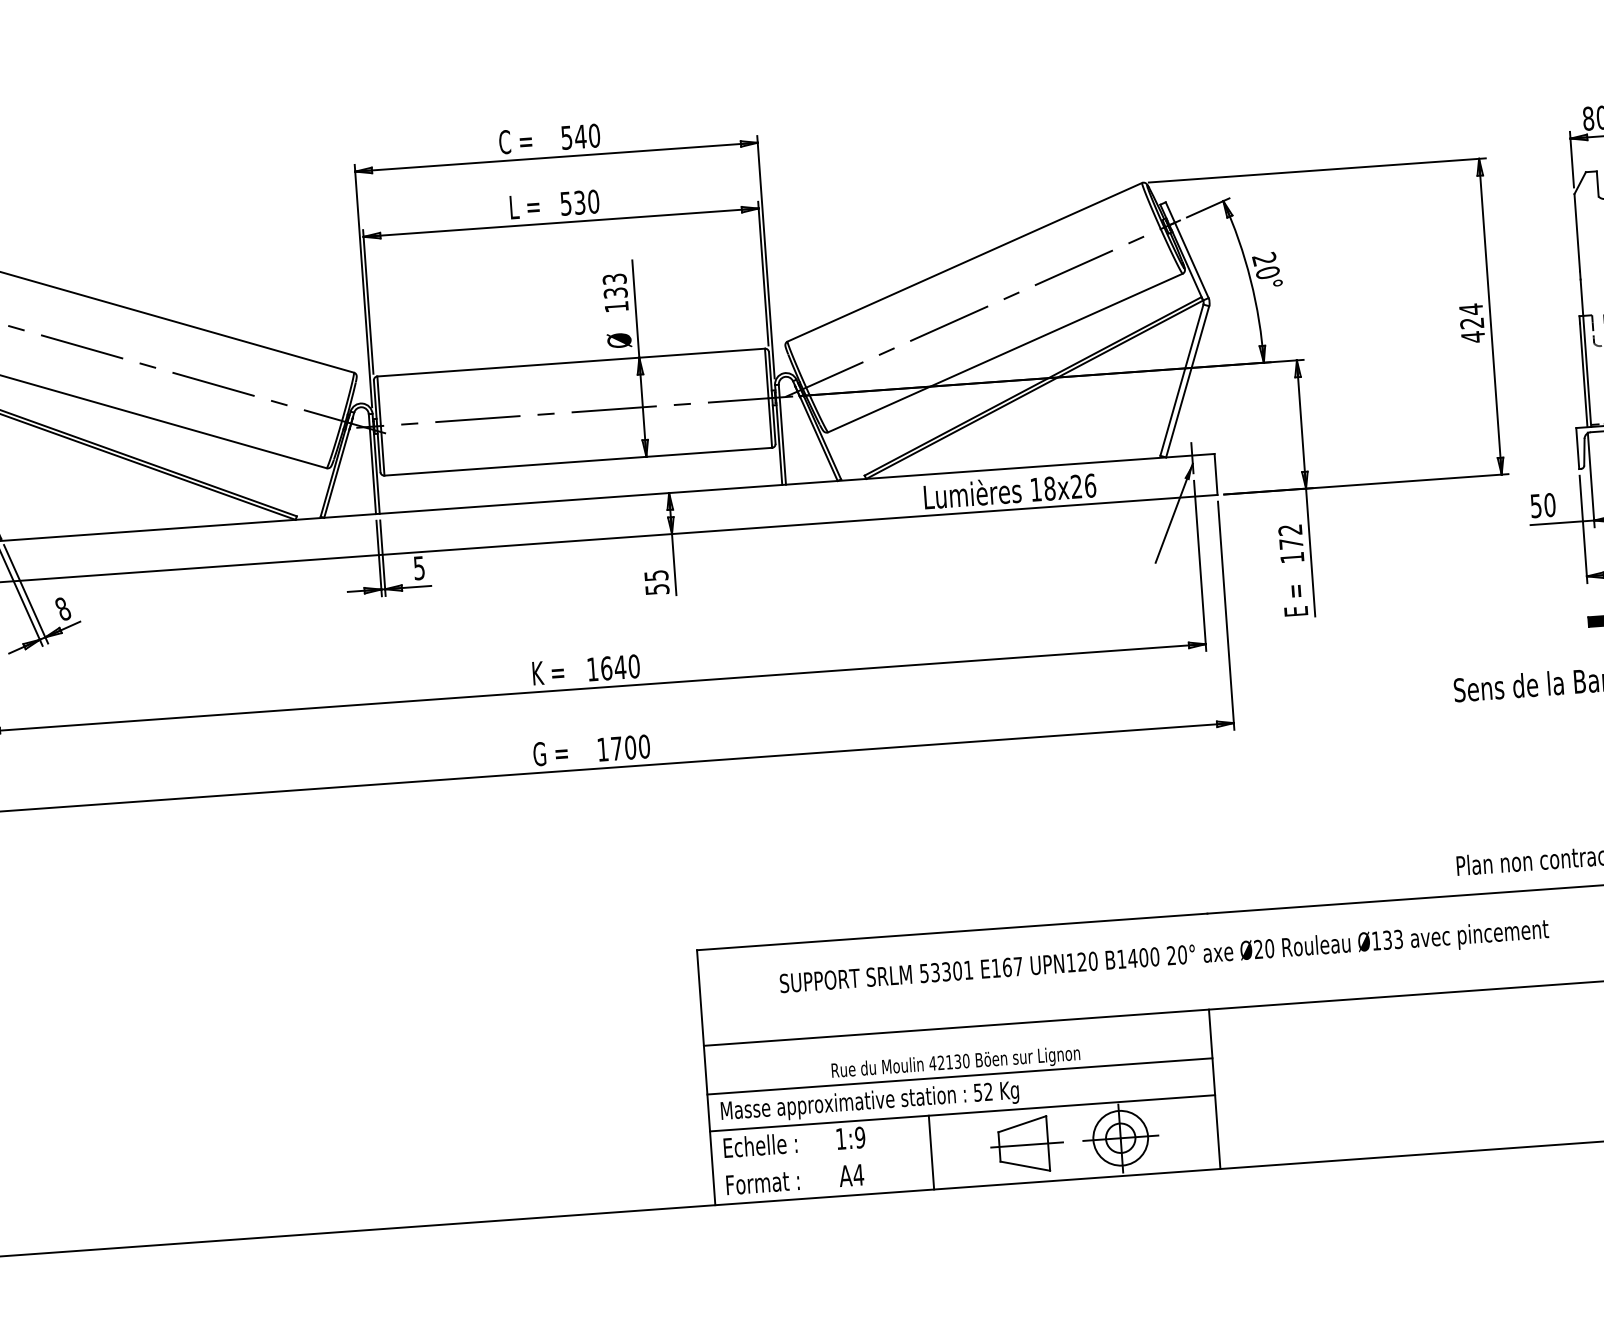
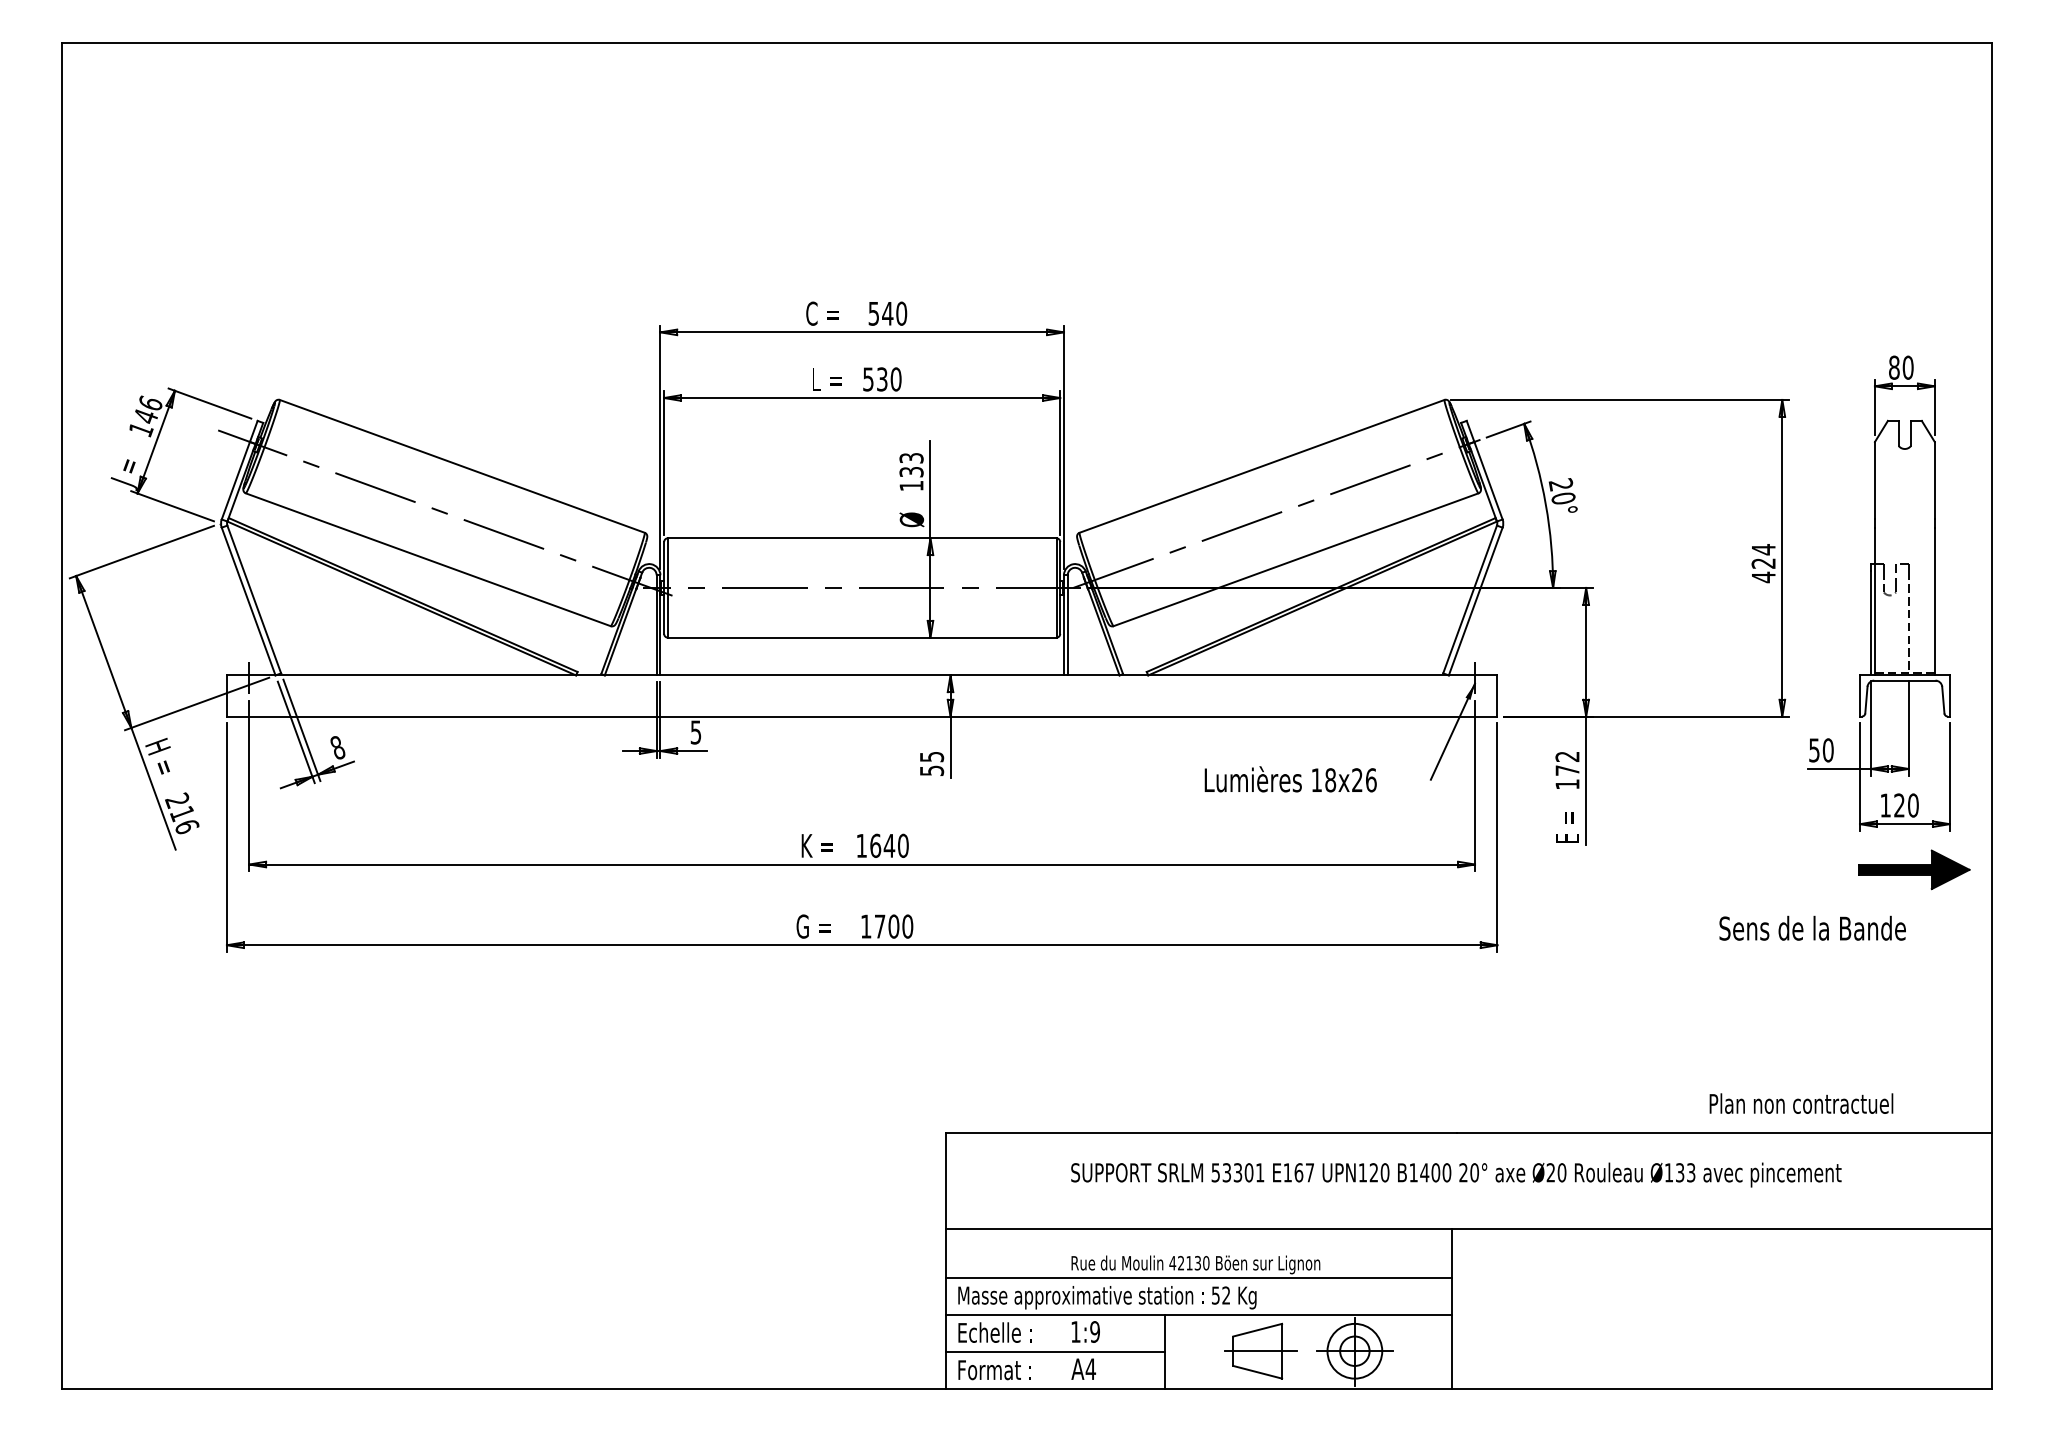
text: (1009, 490) -> (1290, 779), moved
text: (1164, 957) -> (1456, 1174), moved
line: (822, 1160) -> (1055, 1352), added

